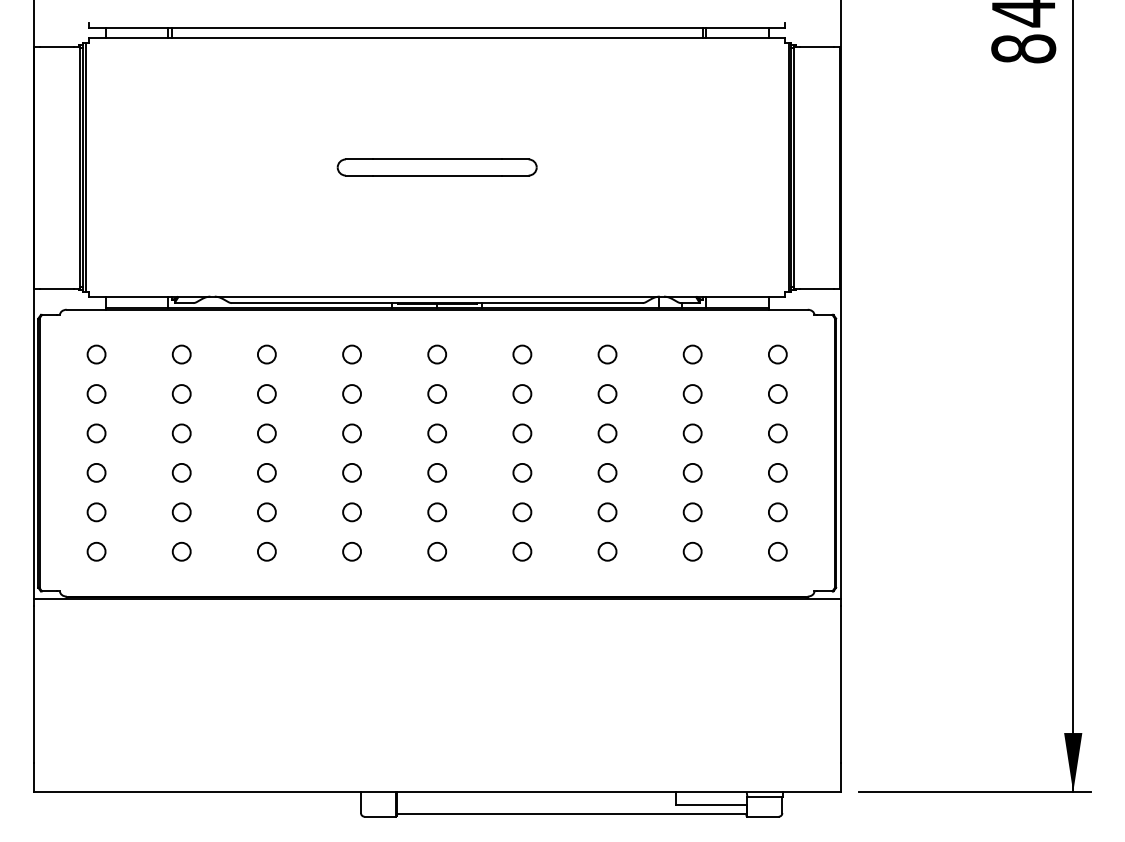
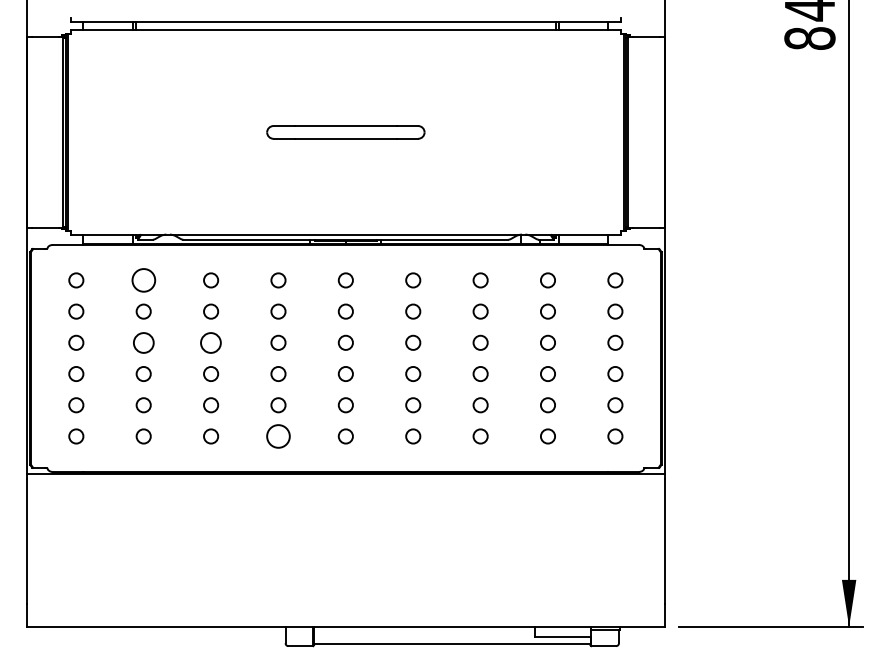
circle: (181, 354) -> (143, 280), size x1.6
circle: (181, 433) -> (143, 342), size x1.4
circle: (267, 433) -> (211, 342), size x1.4
circle: (352, 551) -> (278, 436), size x1.6

